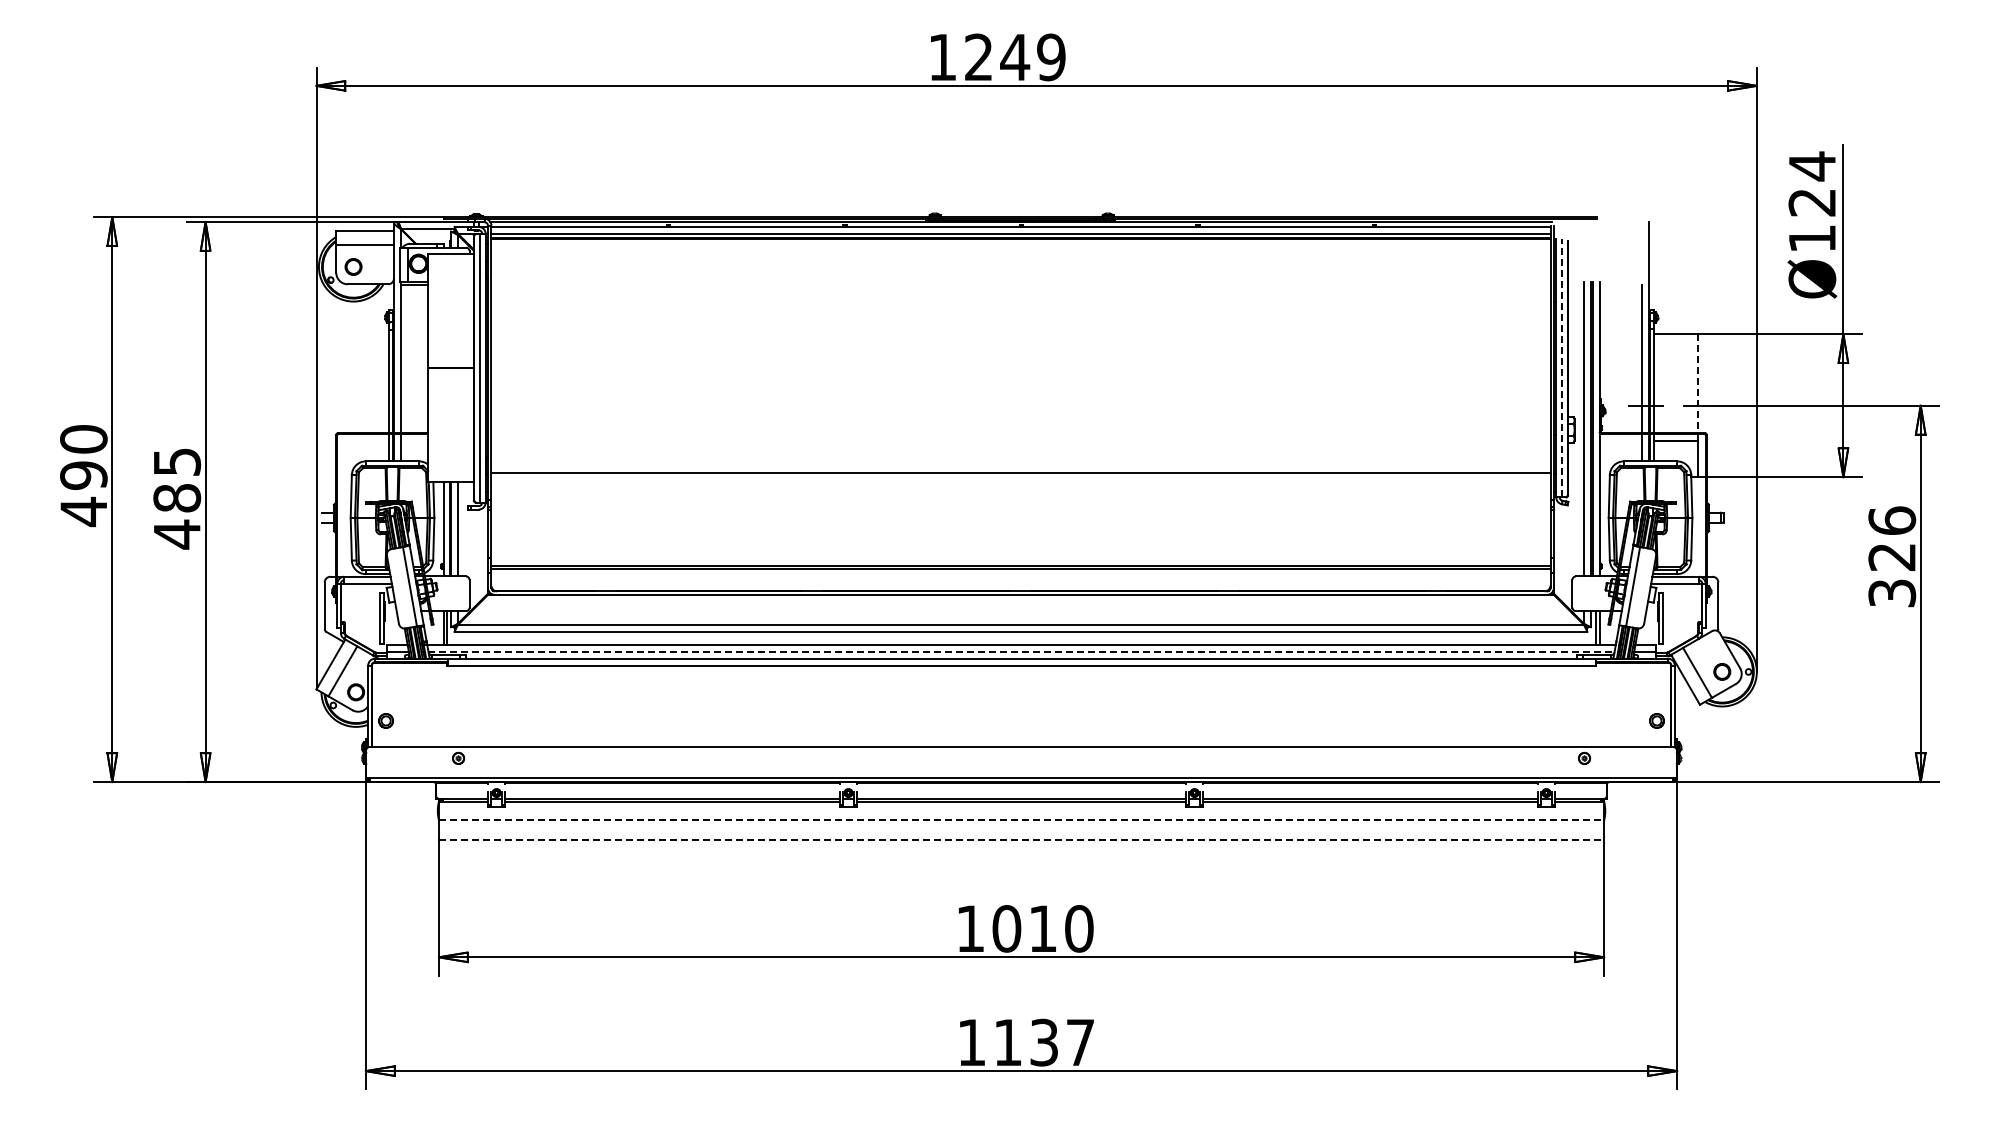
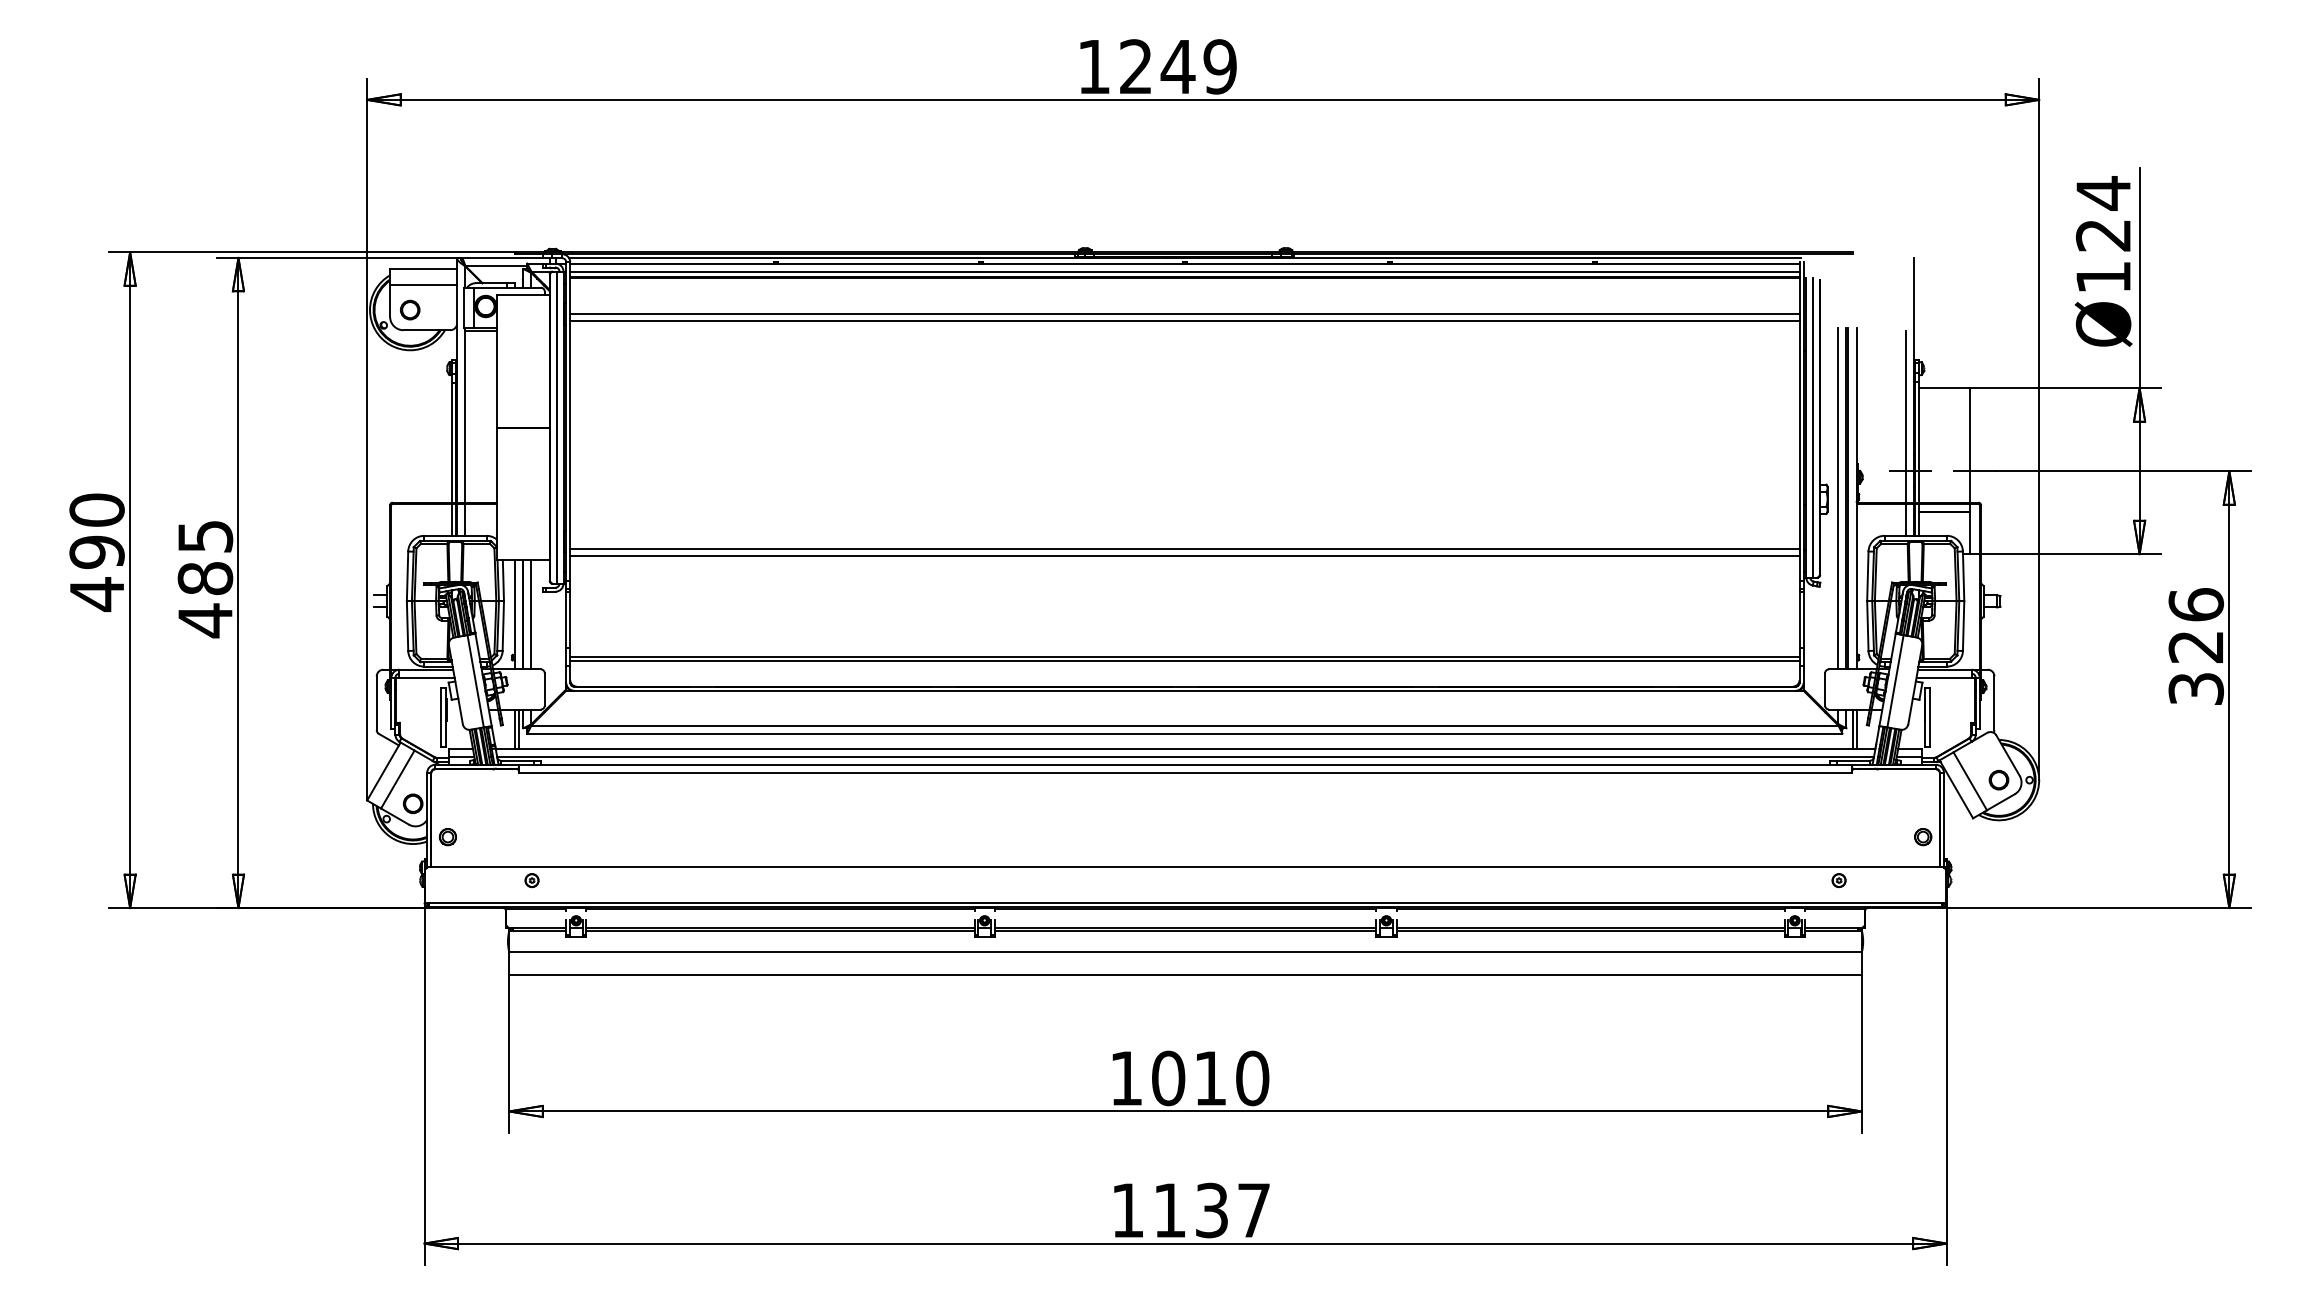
line: (1020, 270) -> (1184, 314), added
line: (1020, 276) -> (1184, 321), added
line: (1561, 367) -> (1812, 426), dashed -> solid
line: (1697, 384) -> (1970, 446), dashed -> solid
line: (1020, 478) -> (1184, 555), added
line: (1022, 651) -> (1186, 756), dashed -> solid
line: (1021, 820) -> (1185, 952), dashed -> solid
line: (1021, 839) -> (1185, 974), dashed -> solid

